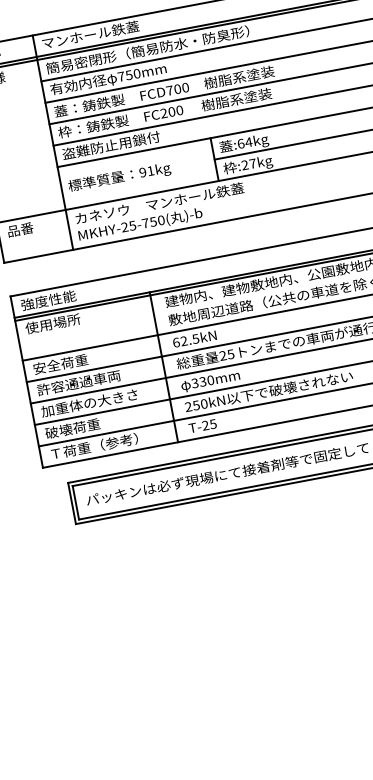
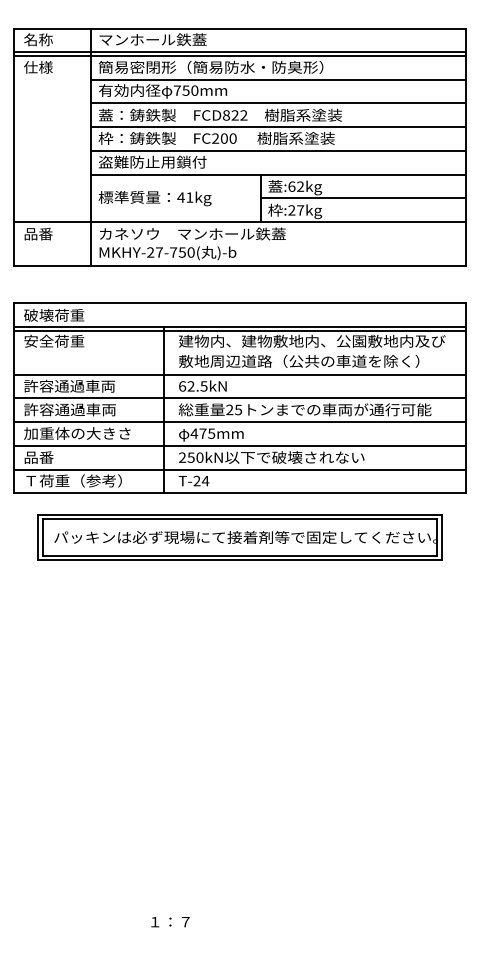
text: (177, 89) -> (235, 115), FCD700 -> FCD822
text: (248, 142) -> (300, 186), :64kg -> :62kg
text: (142, 172) -> (180, 197), 91kg -> 41kg
text: (131, 225) -> (158, 252), MKHY-25-750( -> MKHY-27-750(
text: (48, 299) -> (54, 314), 強度性能 -> 破壊荷重
text: (53, 323) -> (54, 340), 使用場所 -> 安全荷重
text: (74, 361) -> (69, 385), 安全荷重 -> 許容通過車両
text: (202, 381) -> (202, 433), 330mm -> 475mm
text: (213, 424) -> (205, 481), T-25 -> T-24
text: (72, 428) -> (54, 457), 破壊荷重 -> 品番

